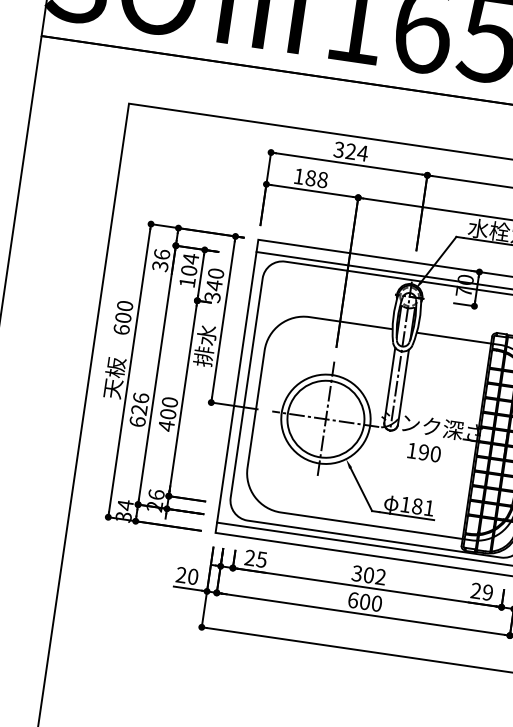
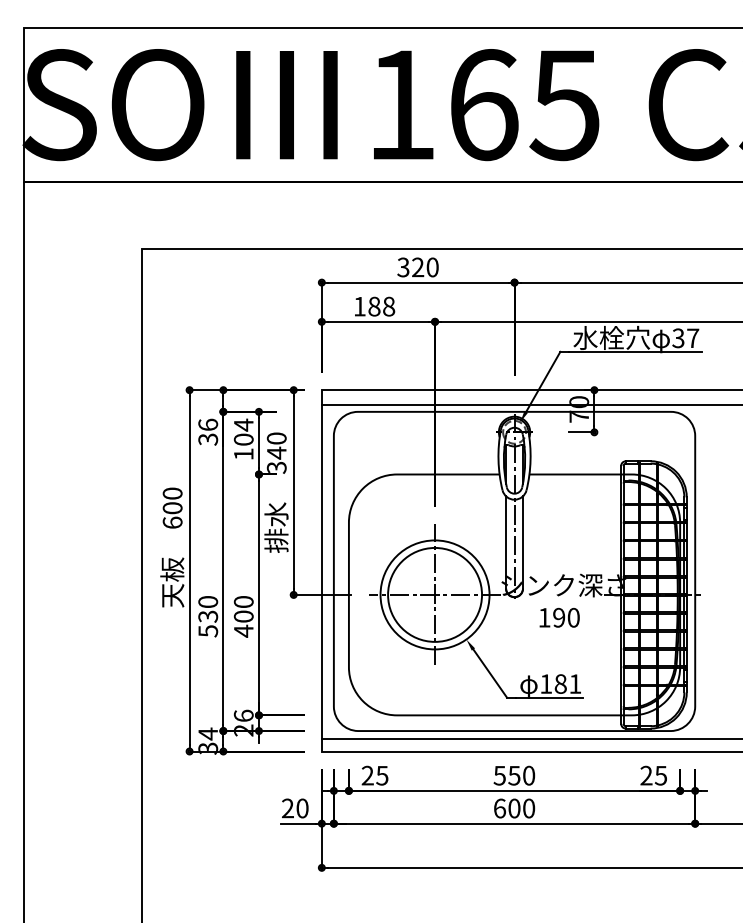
text: (362, 153) -> (432, 267), 324 -> 320
text: (139, 409) -> (208, 616), 626 -> 530
text: (369, 575) -> (514, 775), 302 -> 550
text: (487, 592) -> (660, 775), 29 -> 25

